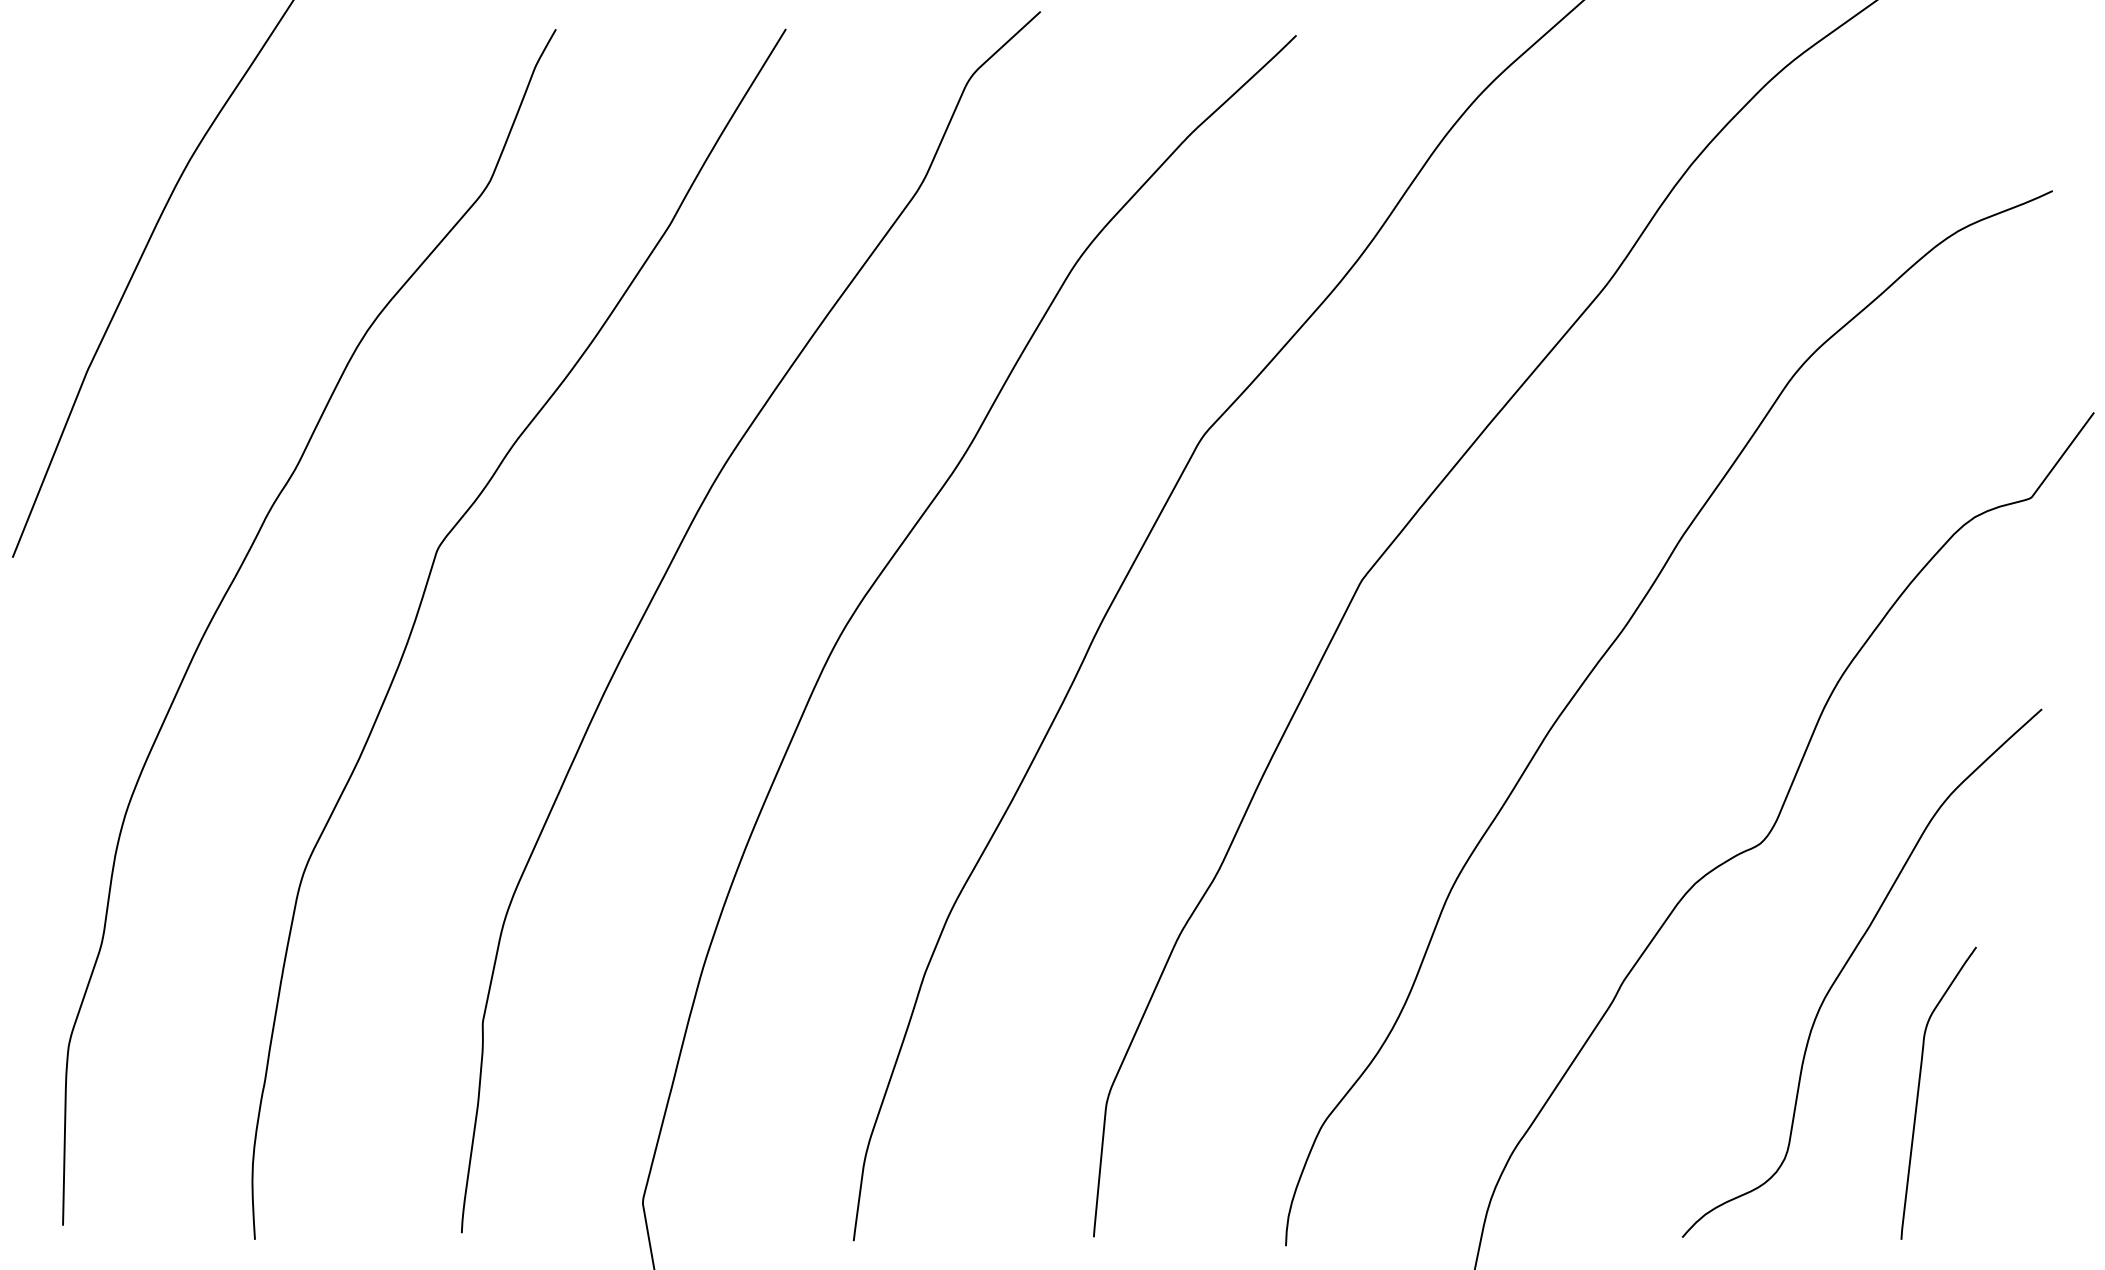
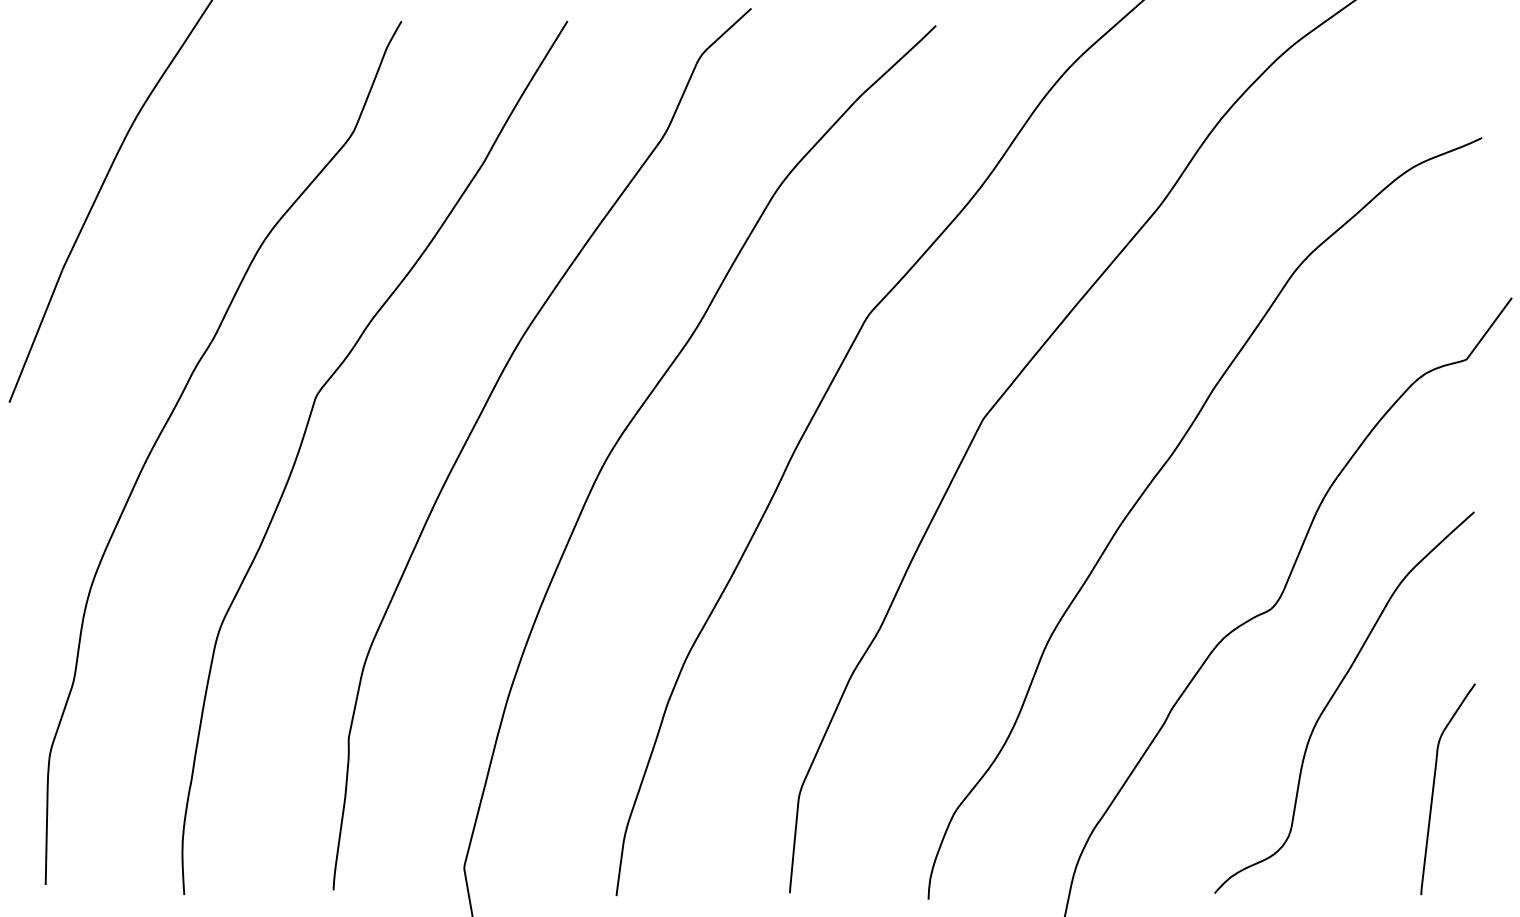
curve: (1919, 1091) -> (1434, 788), moved

